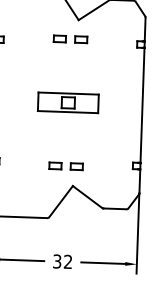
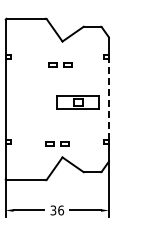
part: (70, 38) -> (60, 64), moved
part: (67, 102) -> (77, 102), moved
line: (143, 104) -> (109, 98), solid -> dashed
text: (68, 261) -> (61, 210), 32 -> 36

